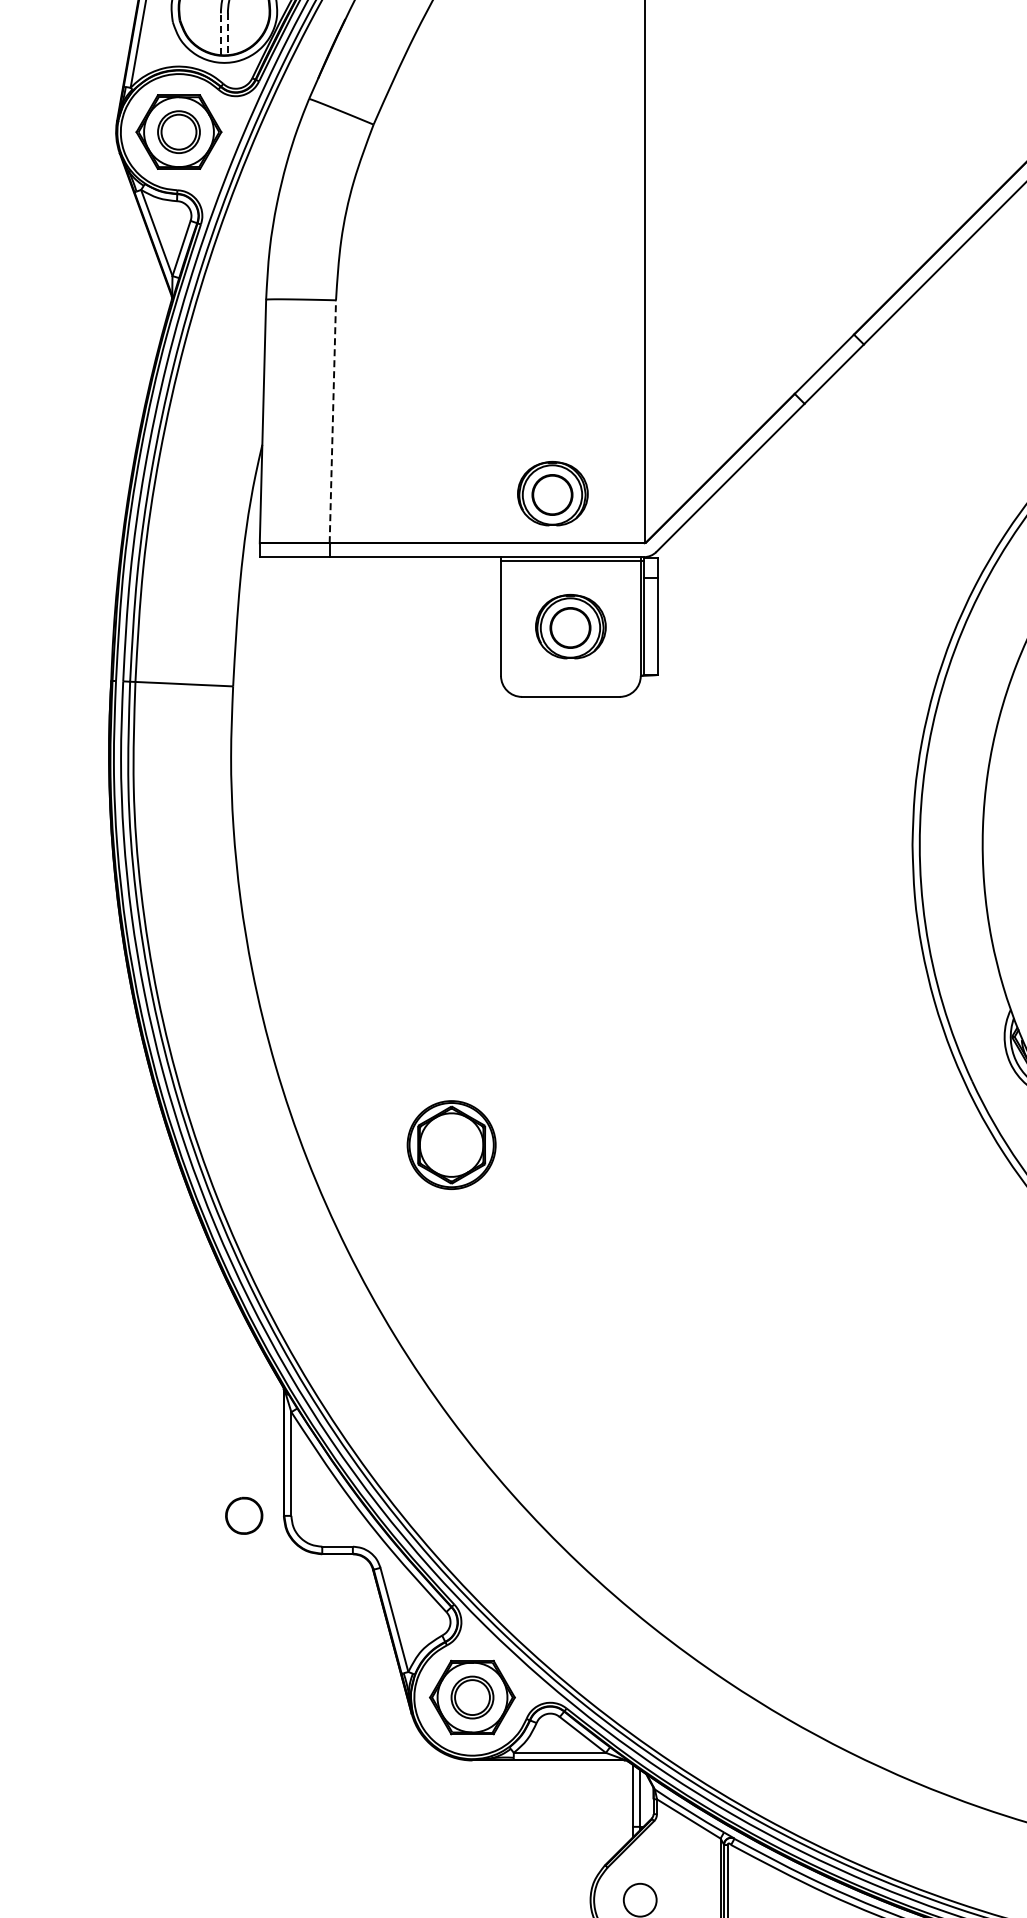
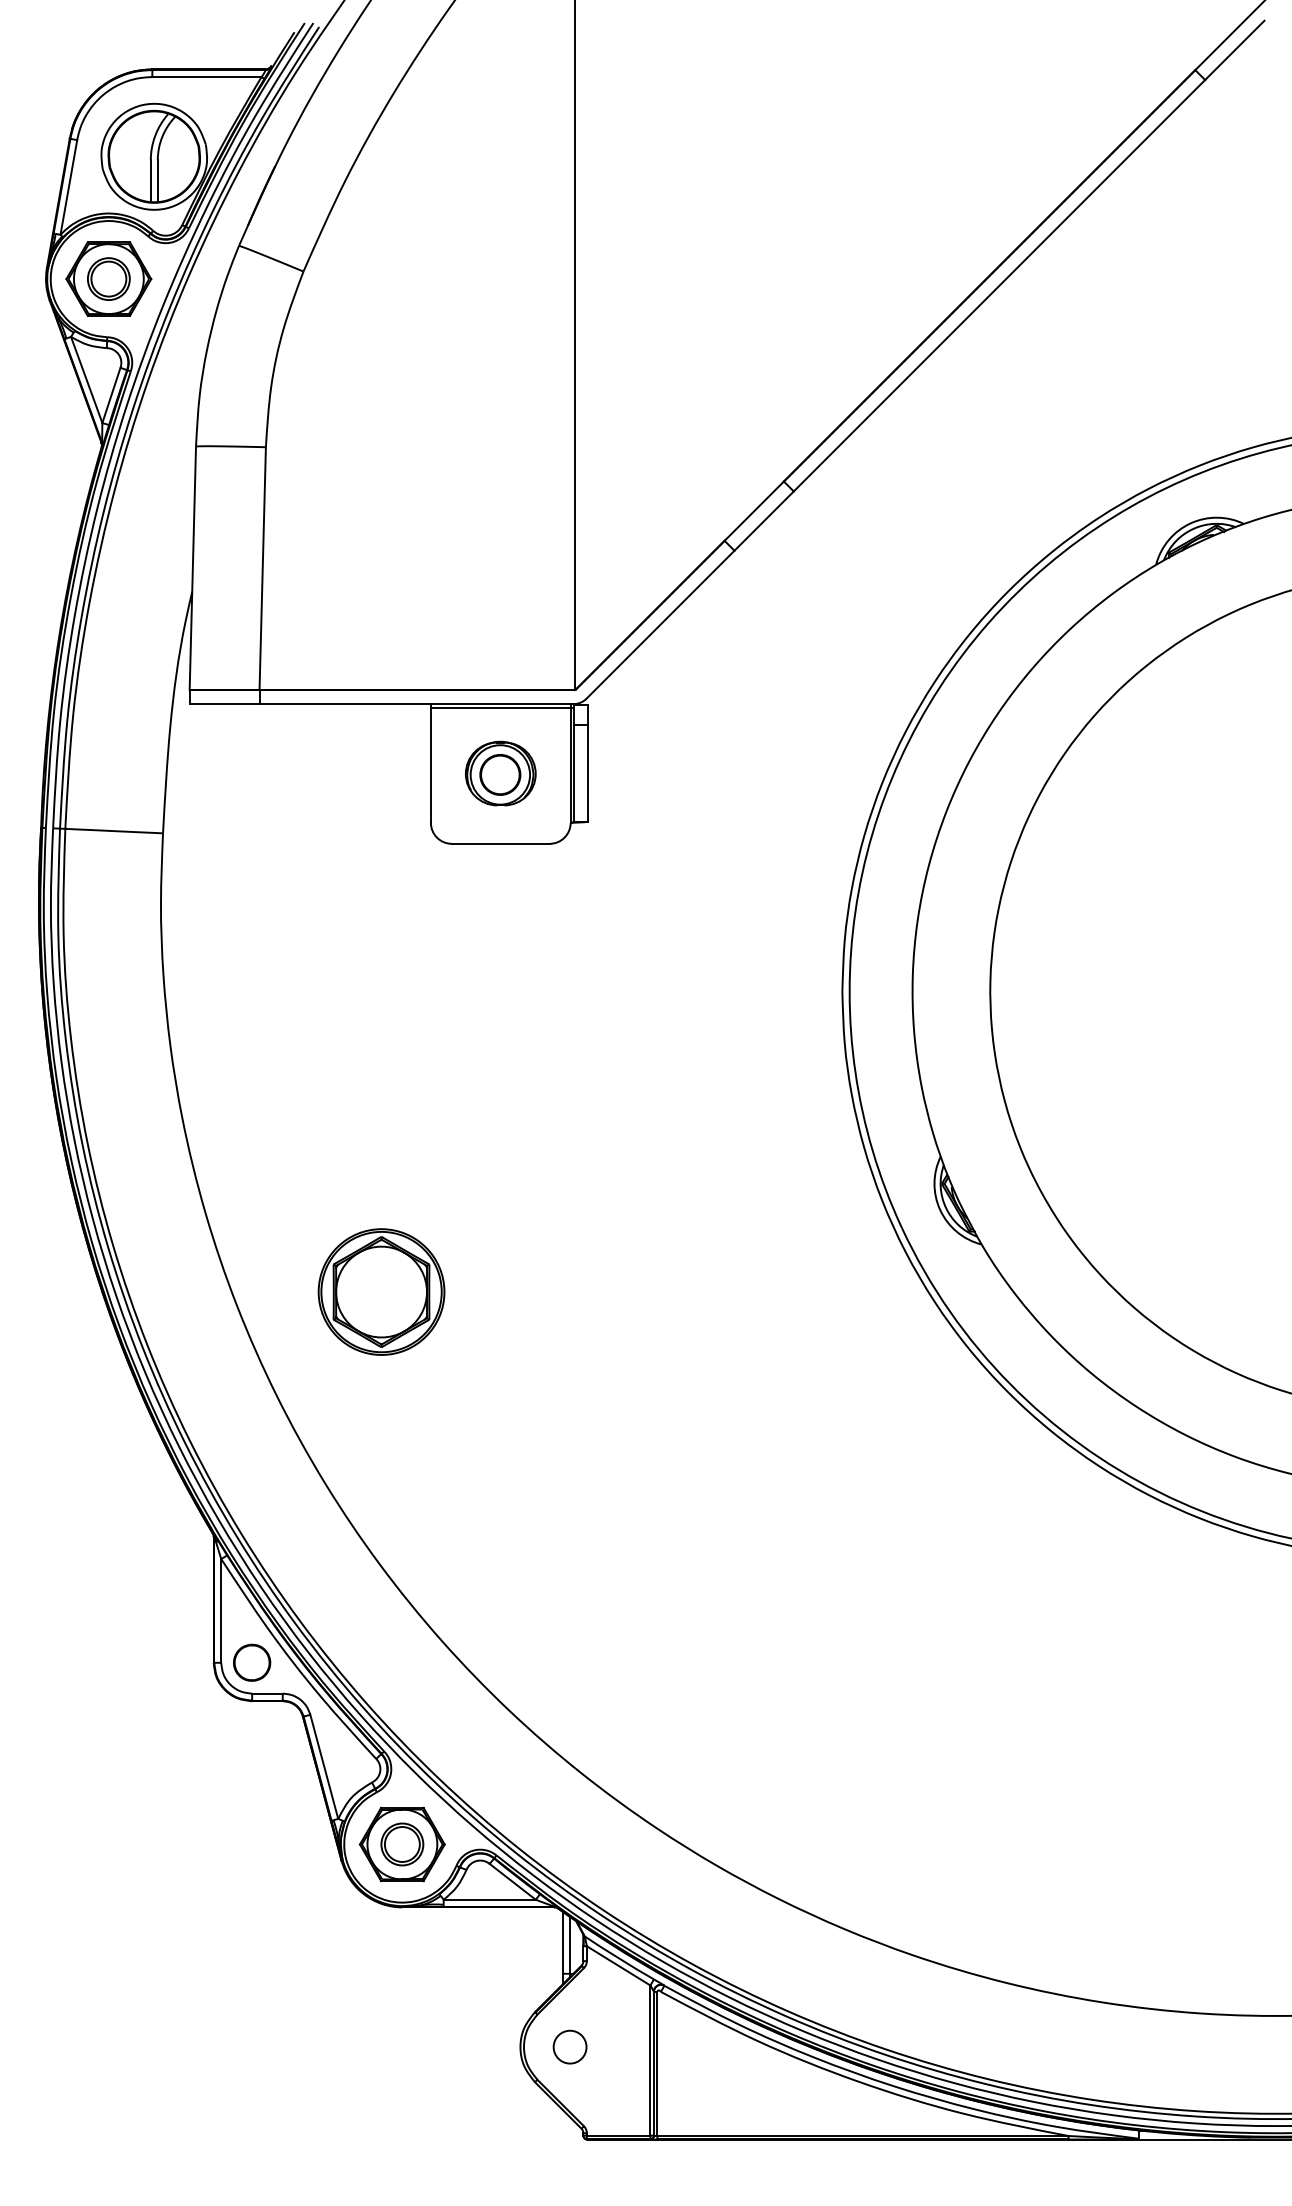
line: (220, 33) -> (150, 180), dashed -> solid
line: (227, 34) -> (157, 181), dashed -> solid
line: (332, 421) -> (262, 568), dashed -> solid
part: (552, 493) -> (482, 640), removed
part: (451, 1144) -> (381, 1291), size x1.43
part: (244, 1515) -> (252, 1662), moved

